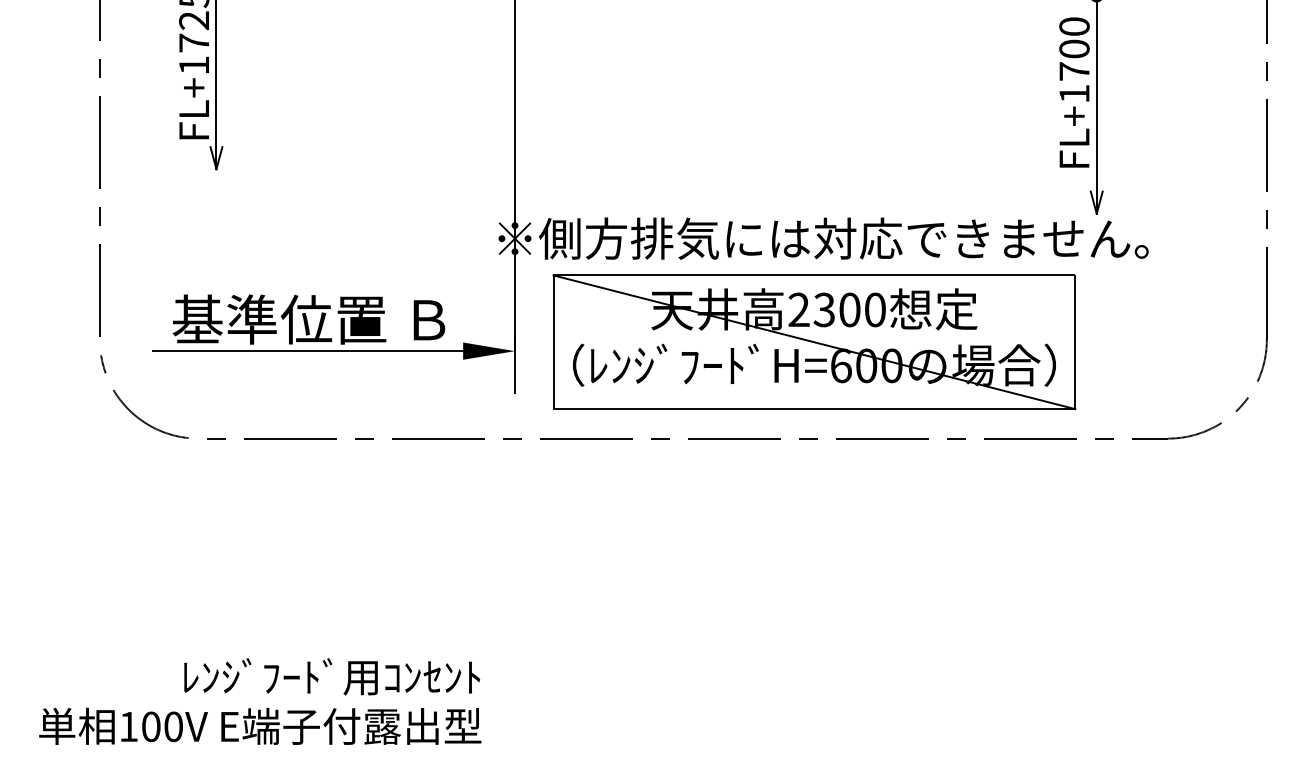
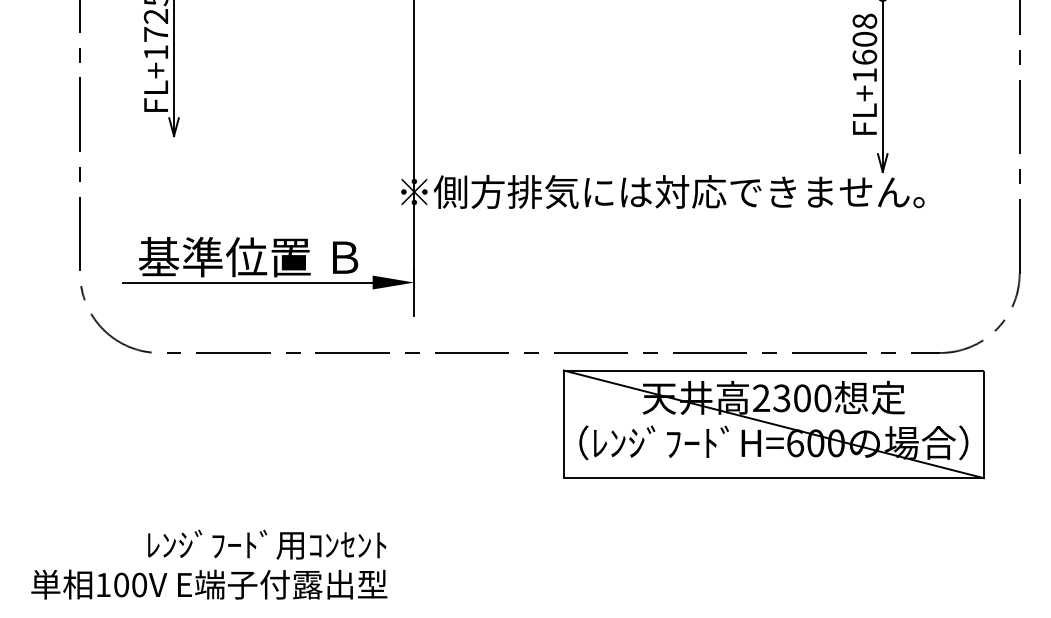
text: (1074, 48) -> (864, 38), FL+1700 -> FL+1608
part: (814, 342) -> (773, 424), moved

